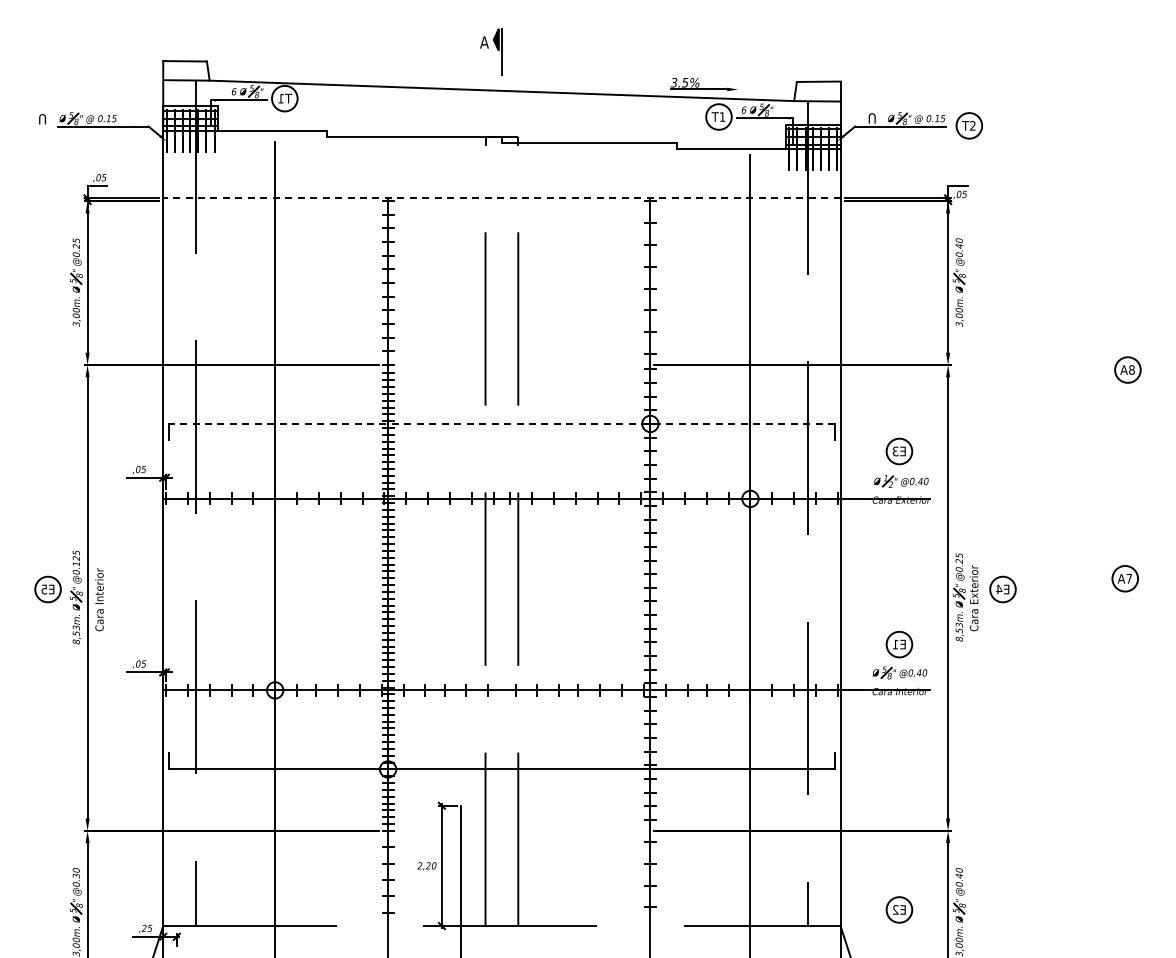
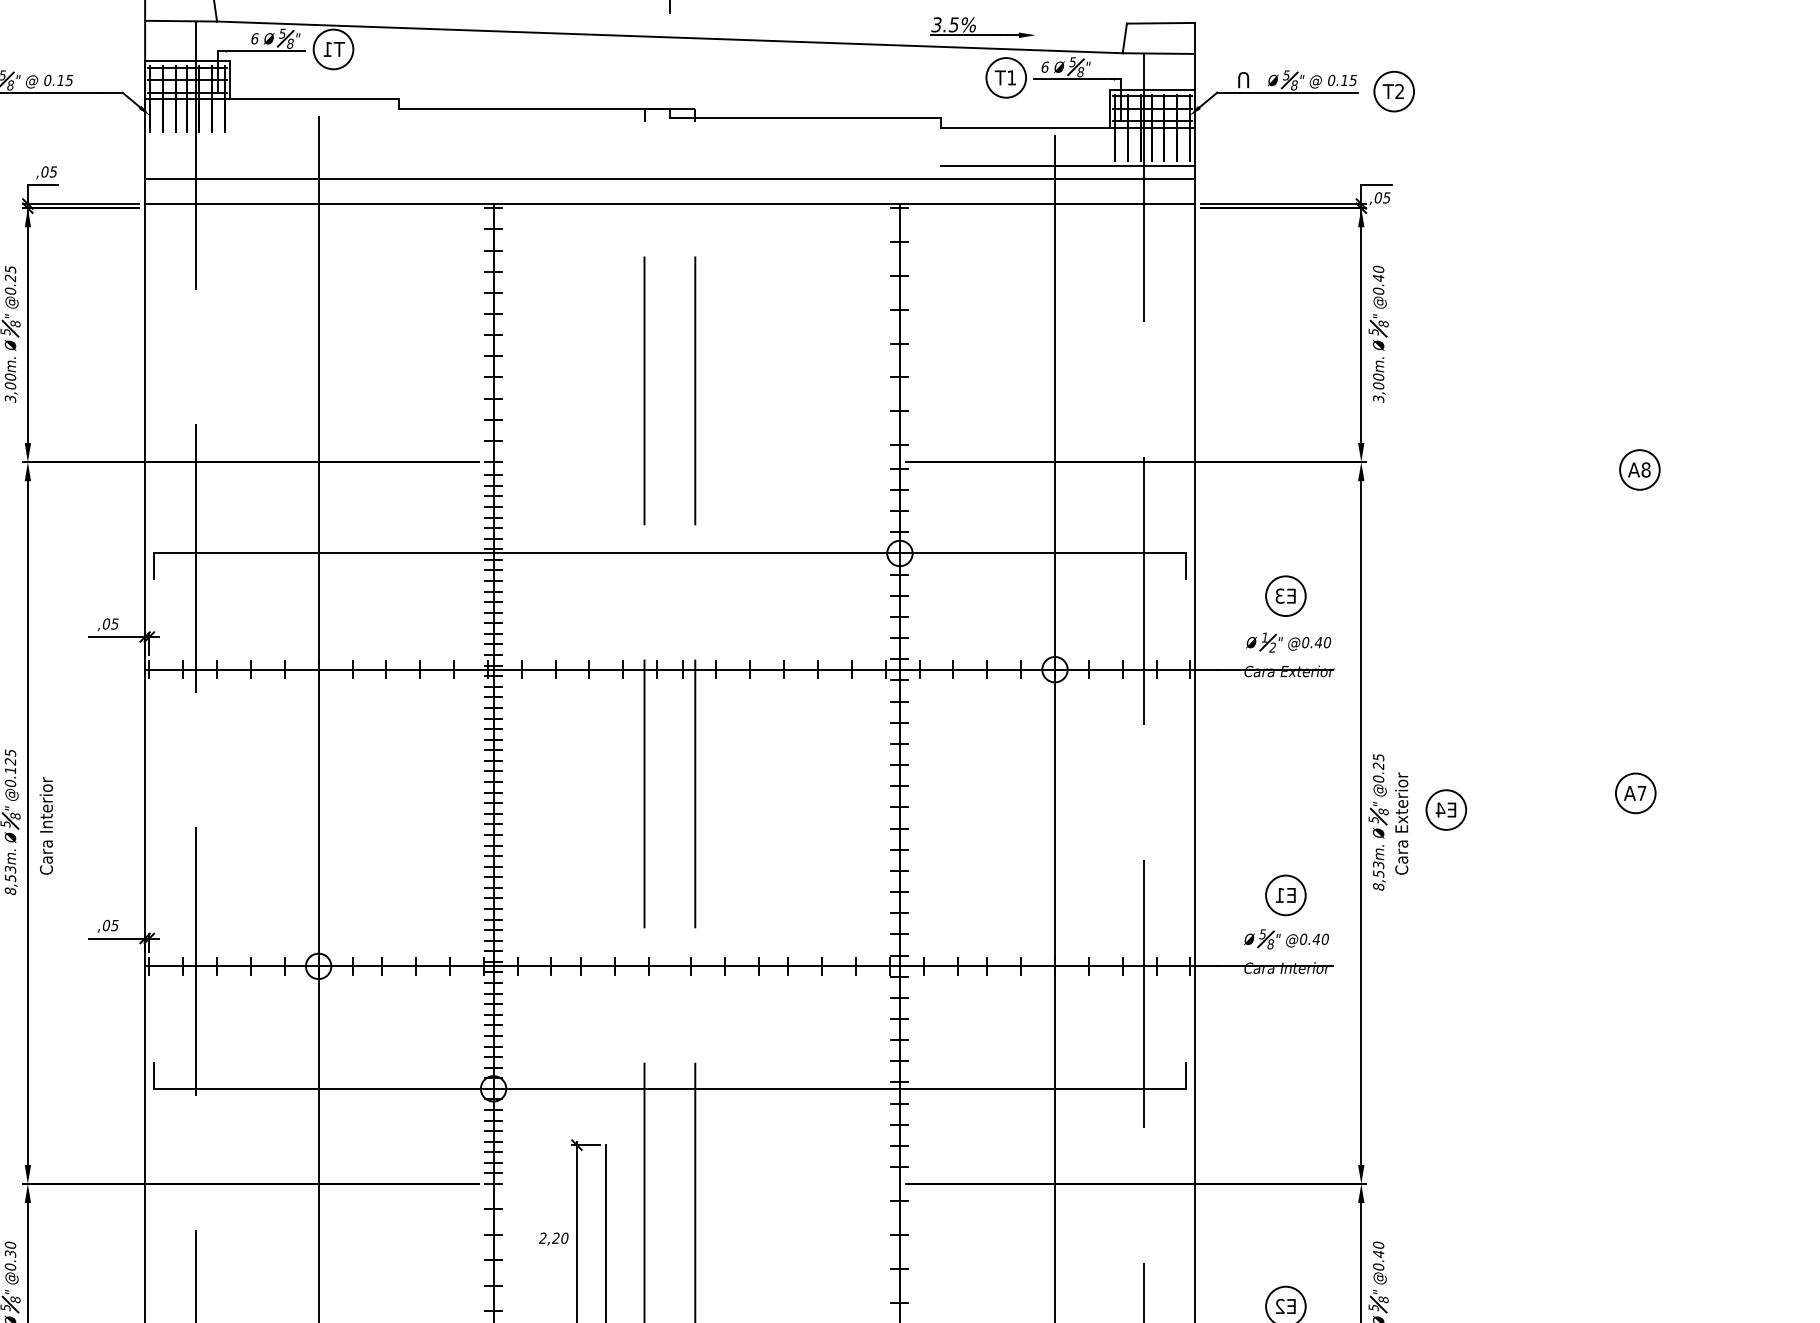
line: (758, 173) -> (1067, 165), added
line: (501, 181) -> (669, 177), added
line: (501, 198) -> (669, 204), dashed -> solid
line: (501, 423) -> (669, 552), dashed -> solid

